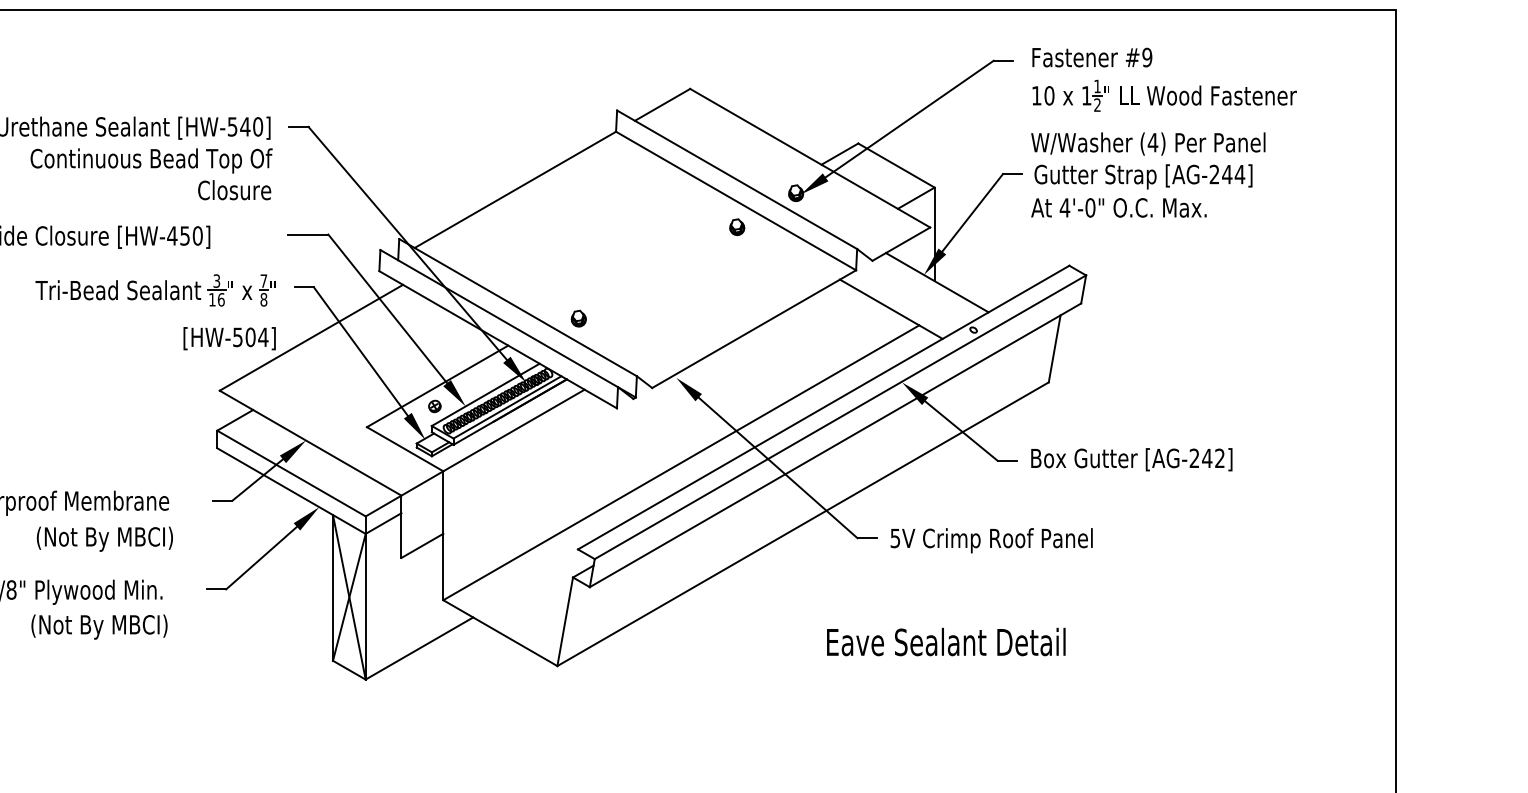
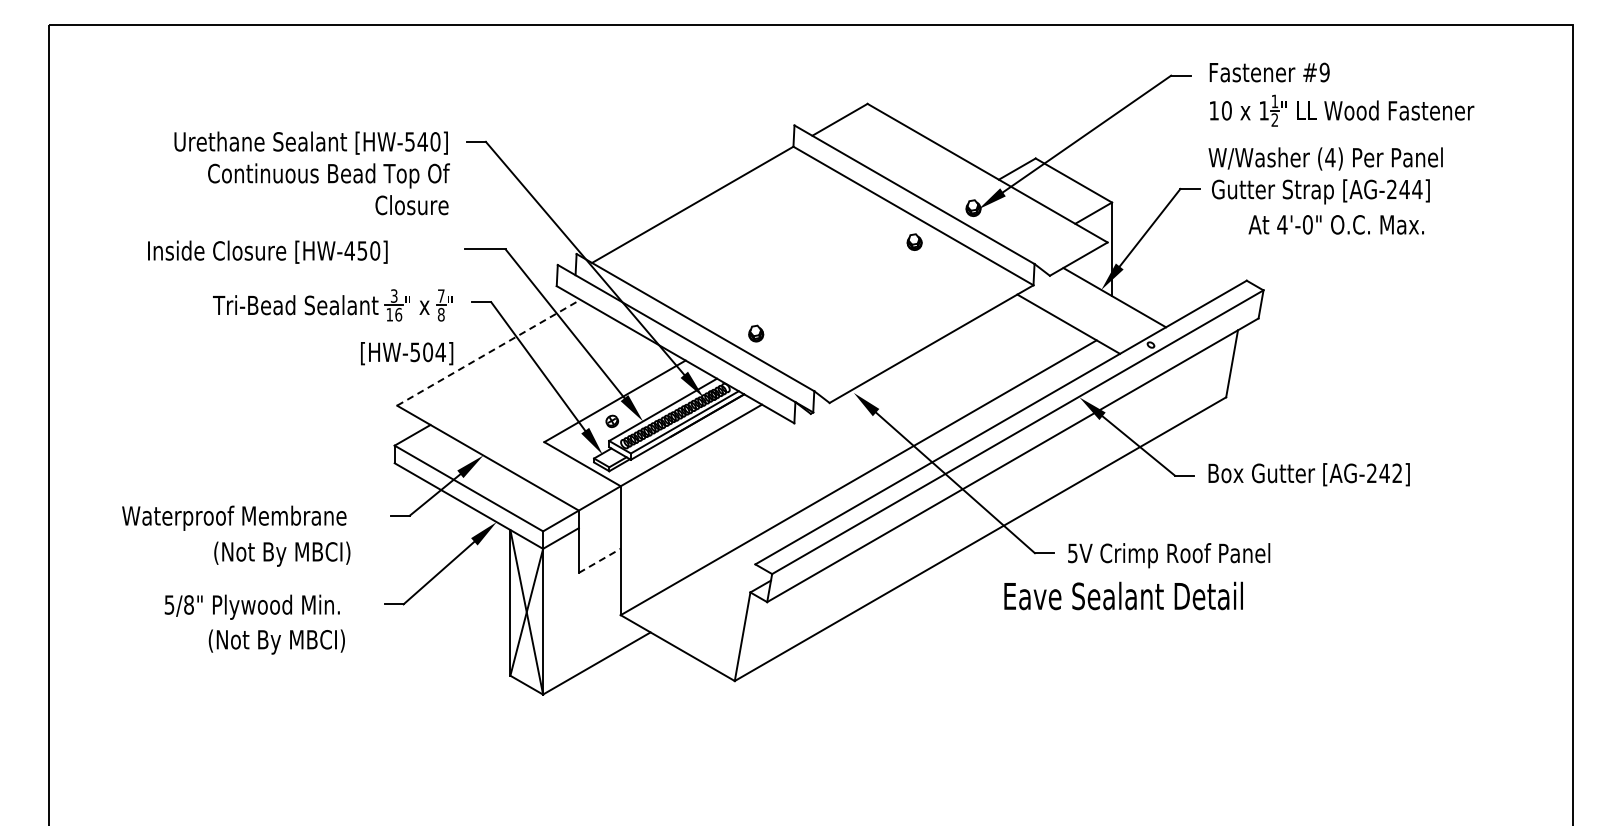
text: (1118, 207) -> (1335, 224), moved
line: (311, 337) -> (488, 352), solid -> dashed
line: (423, 545) -> (600, 560), solid -> dashed
text: (946, 641) -> (1123, 595), moved

